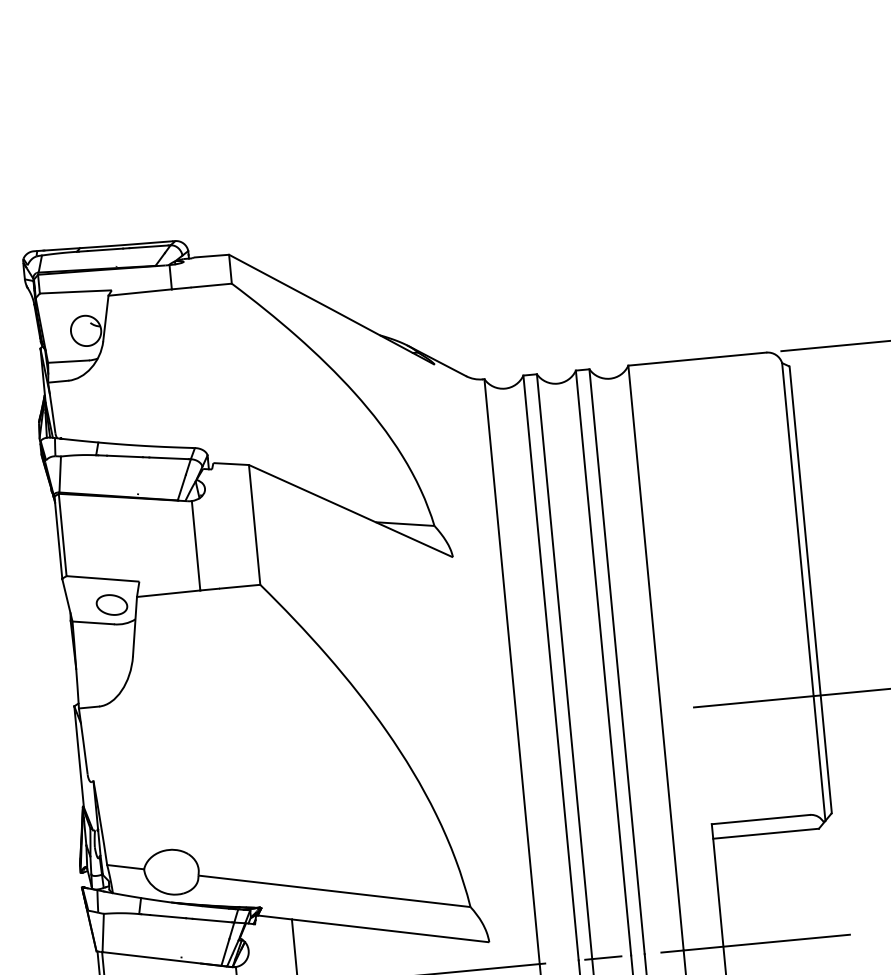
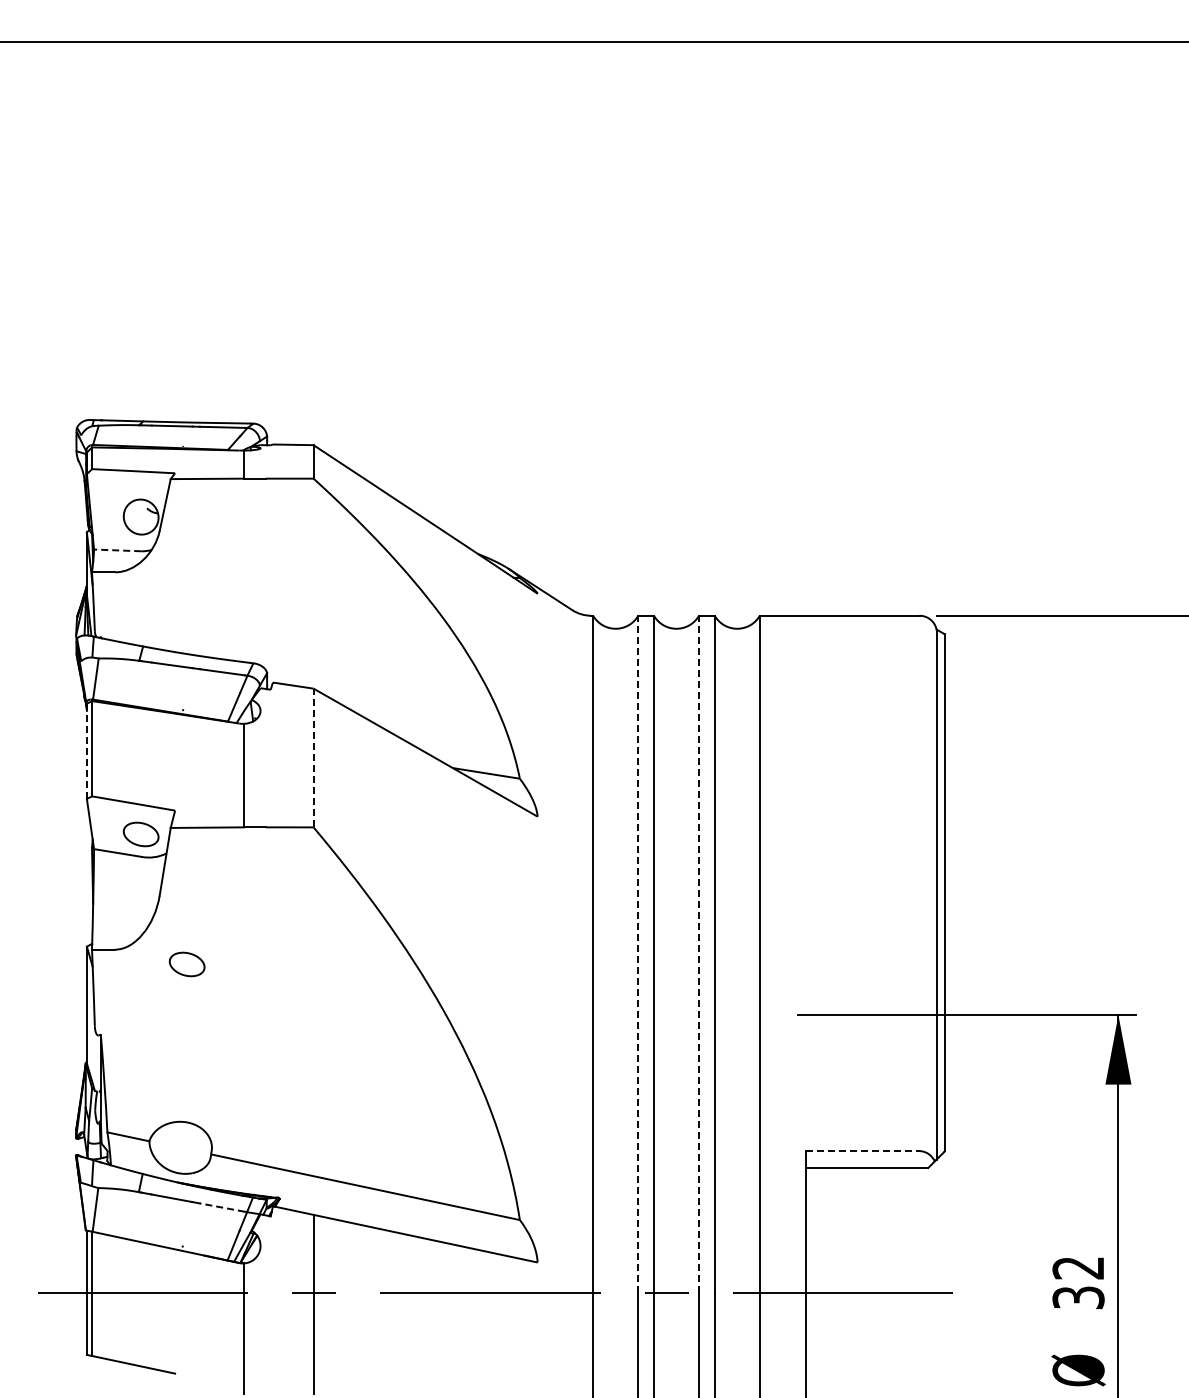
line: (68, 361) -> (117, 550), solid -> dashed
line: (254, 524) -> (313, 757), solid -> dashed
line: (58, 537) -> (86, 751), solid -> dashed
line: (603, 663) -> (699, 954), solid -> dashed
line: (551, 668) -> (638, 954), solid -> dashed
part: (161, 713) -> (186, 964), added
line: (760, 819) -> (862, 1151), solid -> dashed
line: (212, 920) -> (222, 1207), solid -> dashed

